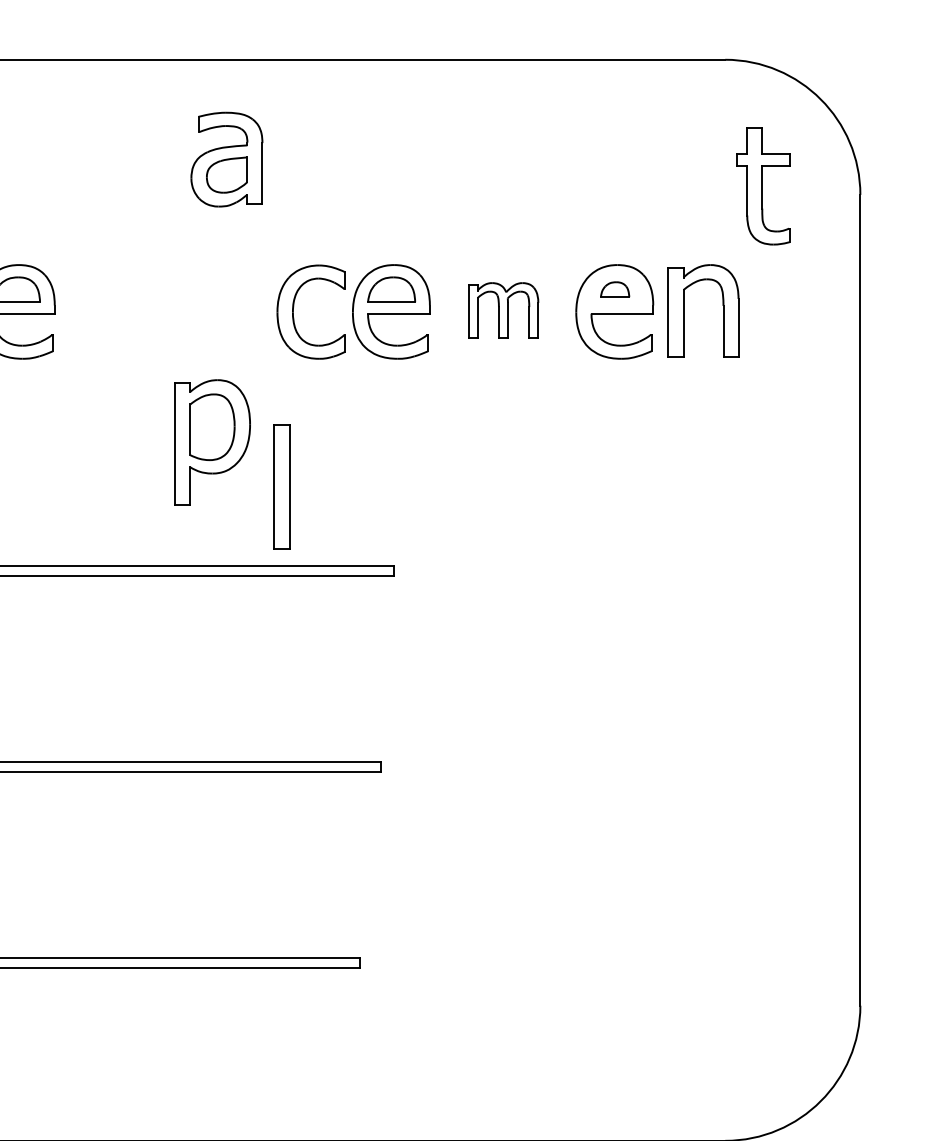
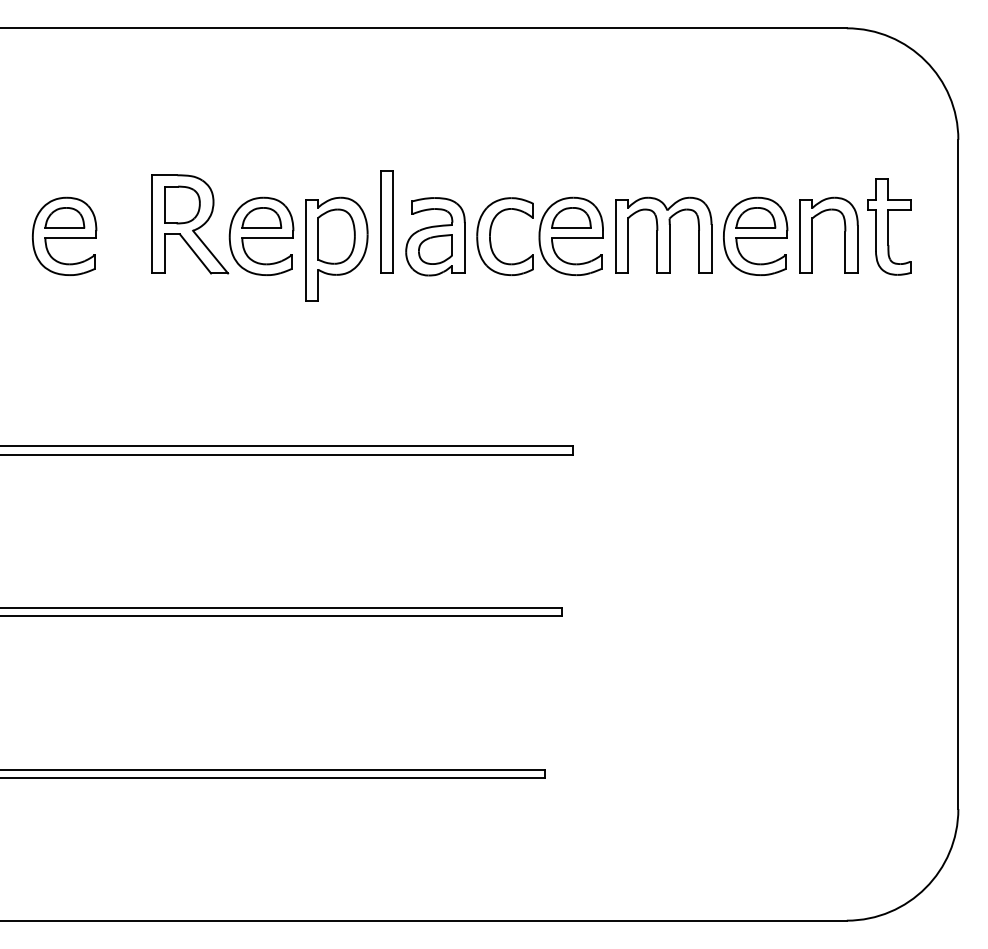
part: (226, 159) -> (435, 236), moved
part: (763, 185) -> (889, 226), moved
part: (614, 288) -> (755, 217), size x1.67
part: (503, 309) -> (663, 234), size x1.67
part: (212, 441) -> (336, 248), moved
part: (281, 486) -> (386, 221), moved

